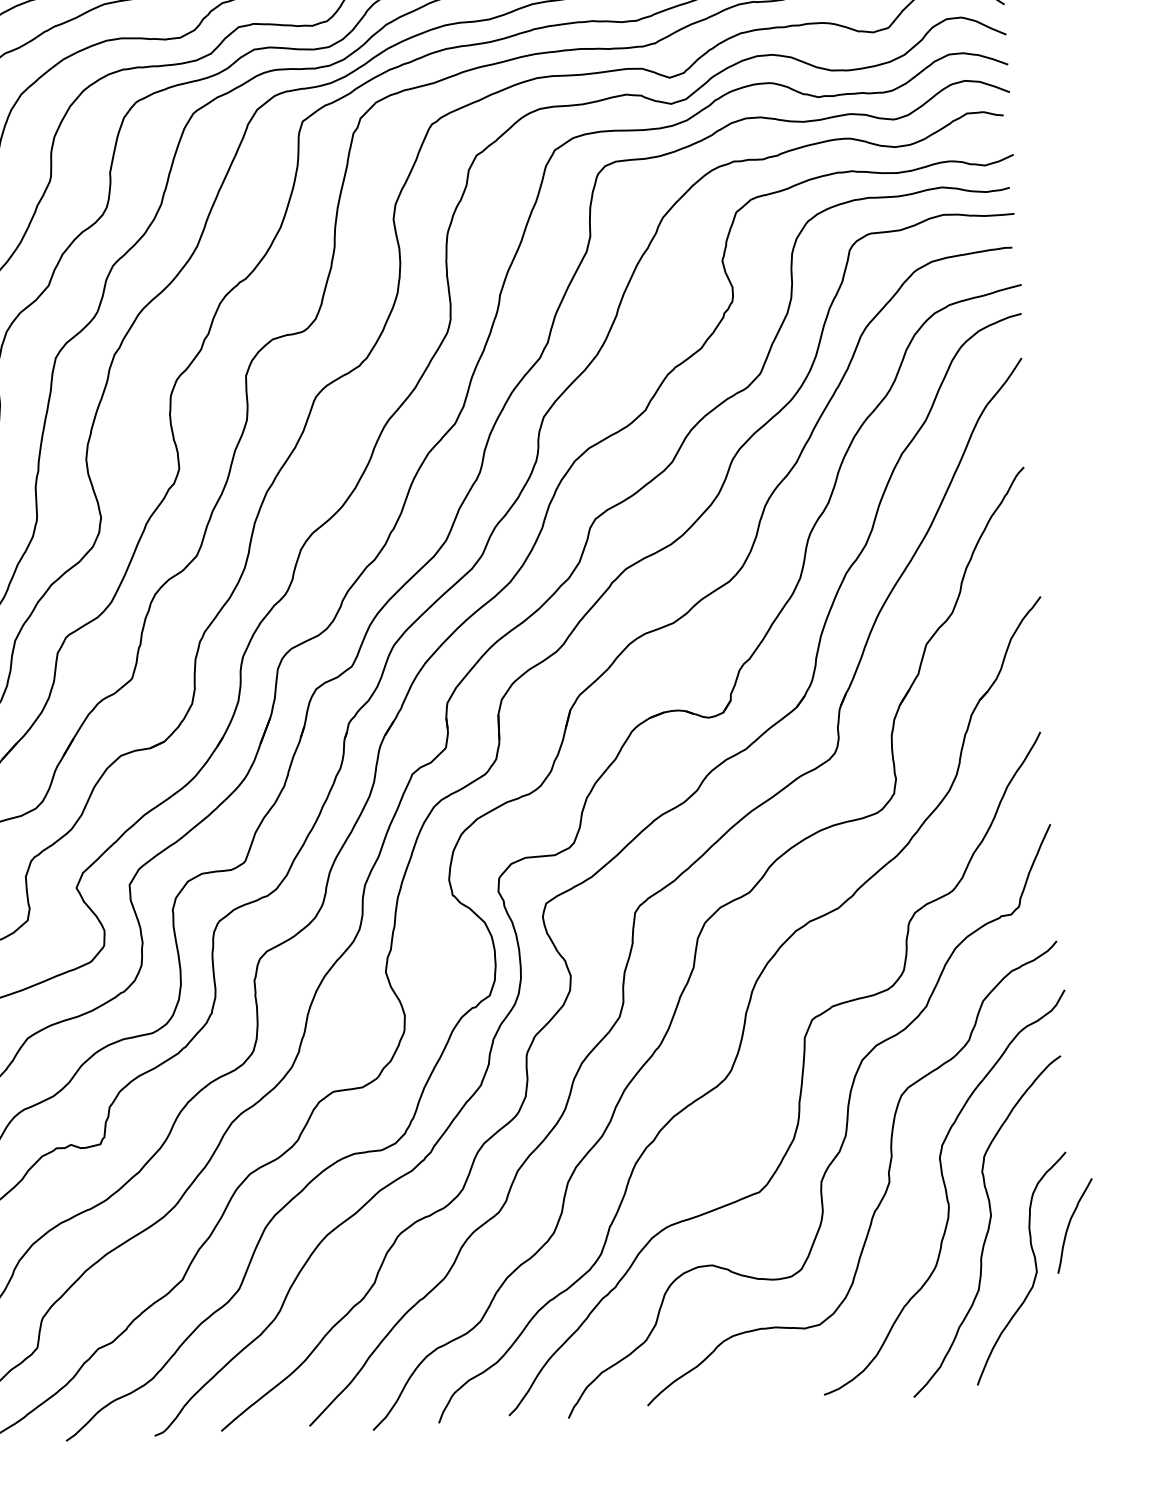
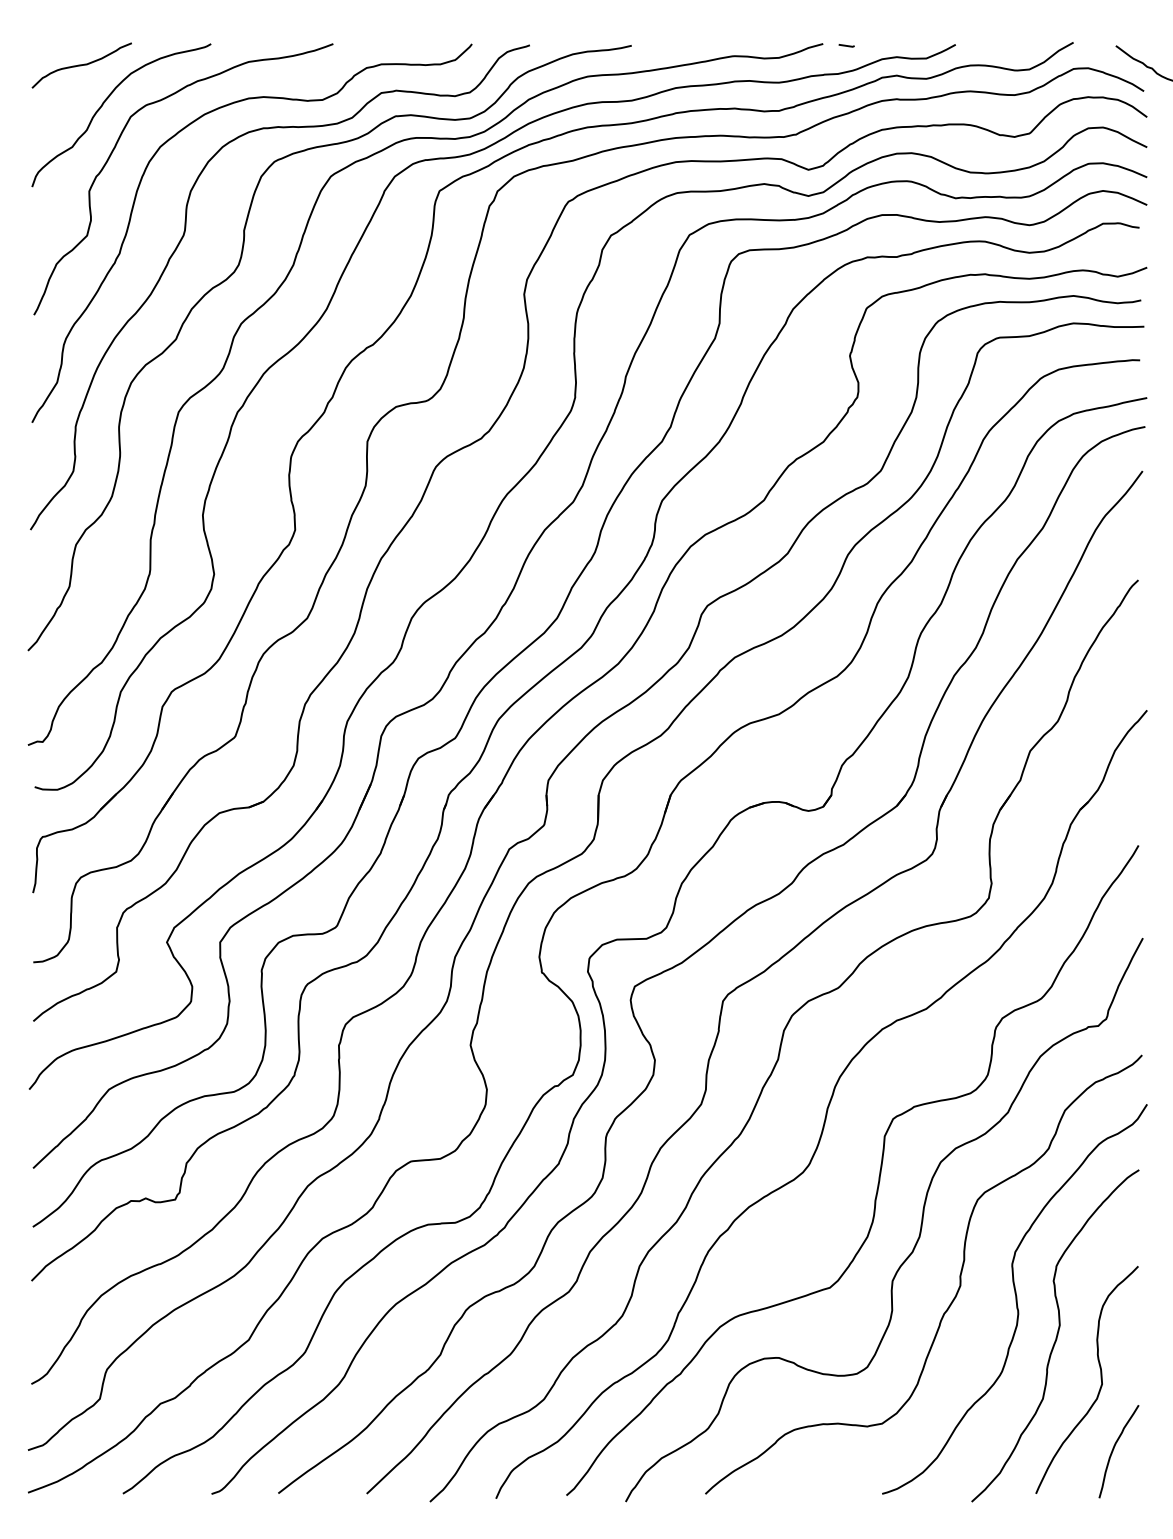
curve: (1070, 1224) -> (1114, 1449), moved

